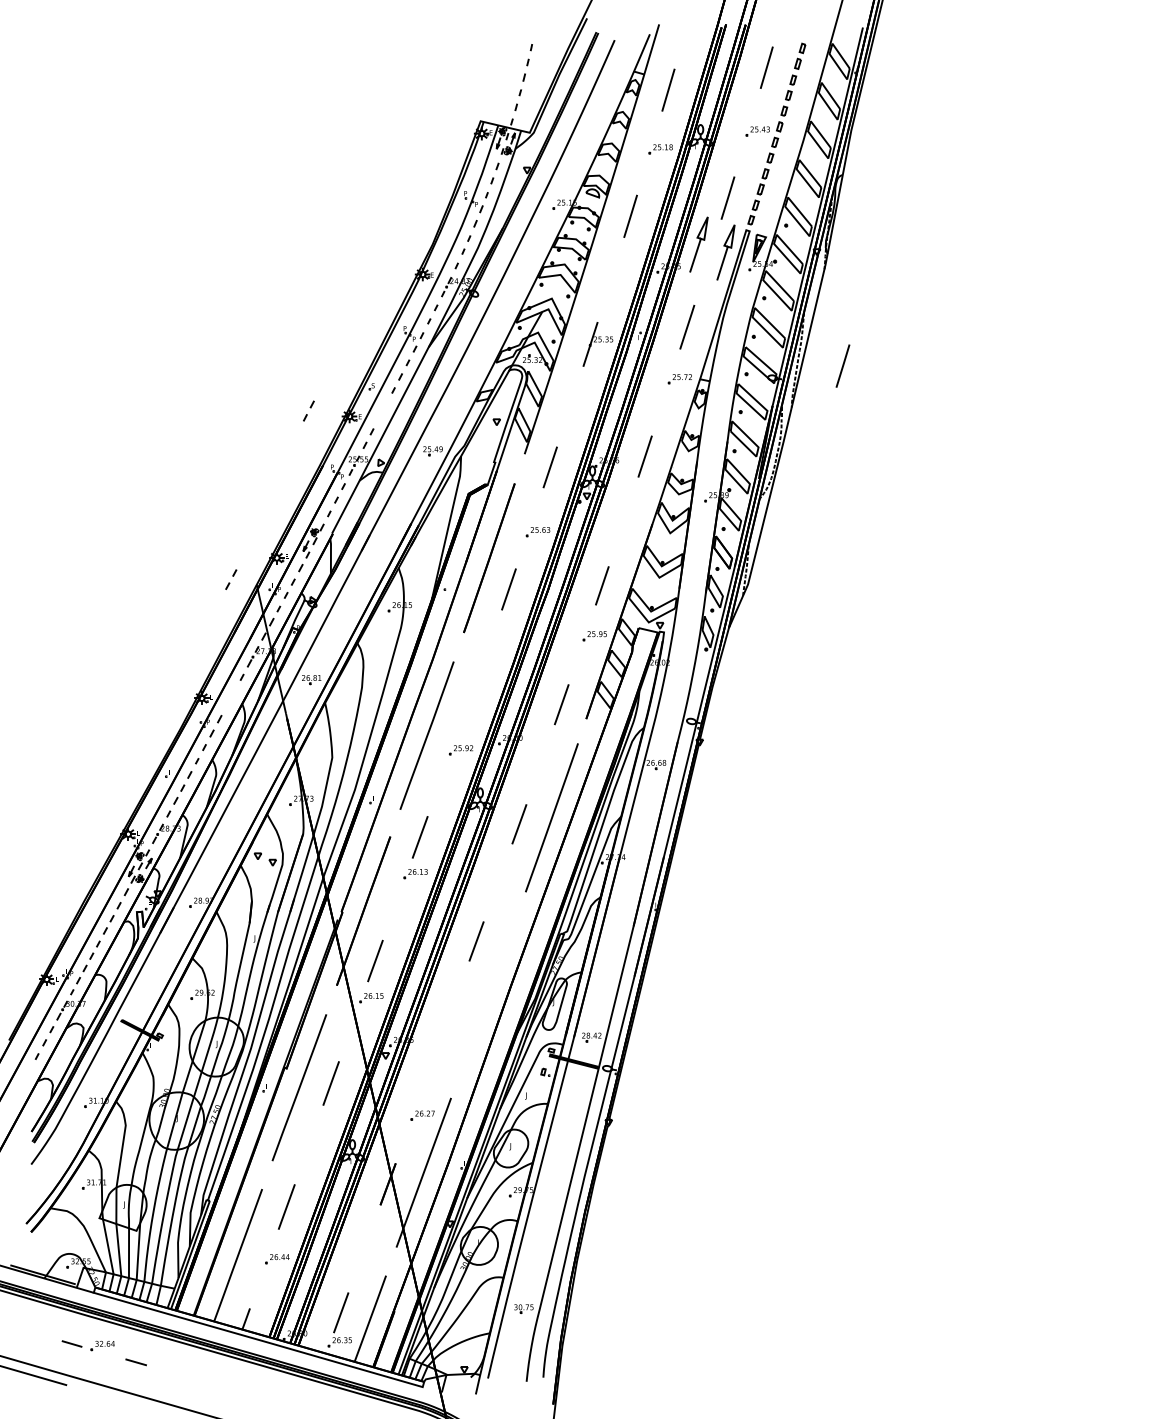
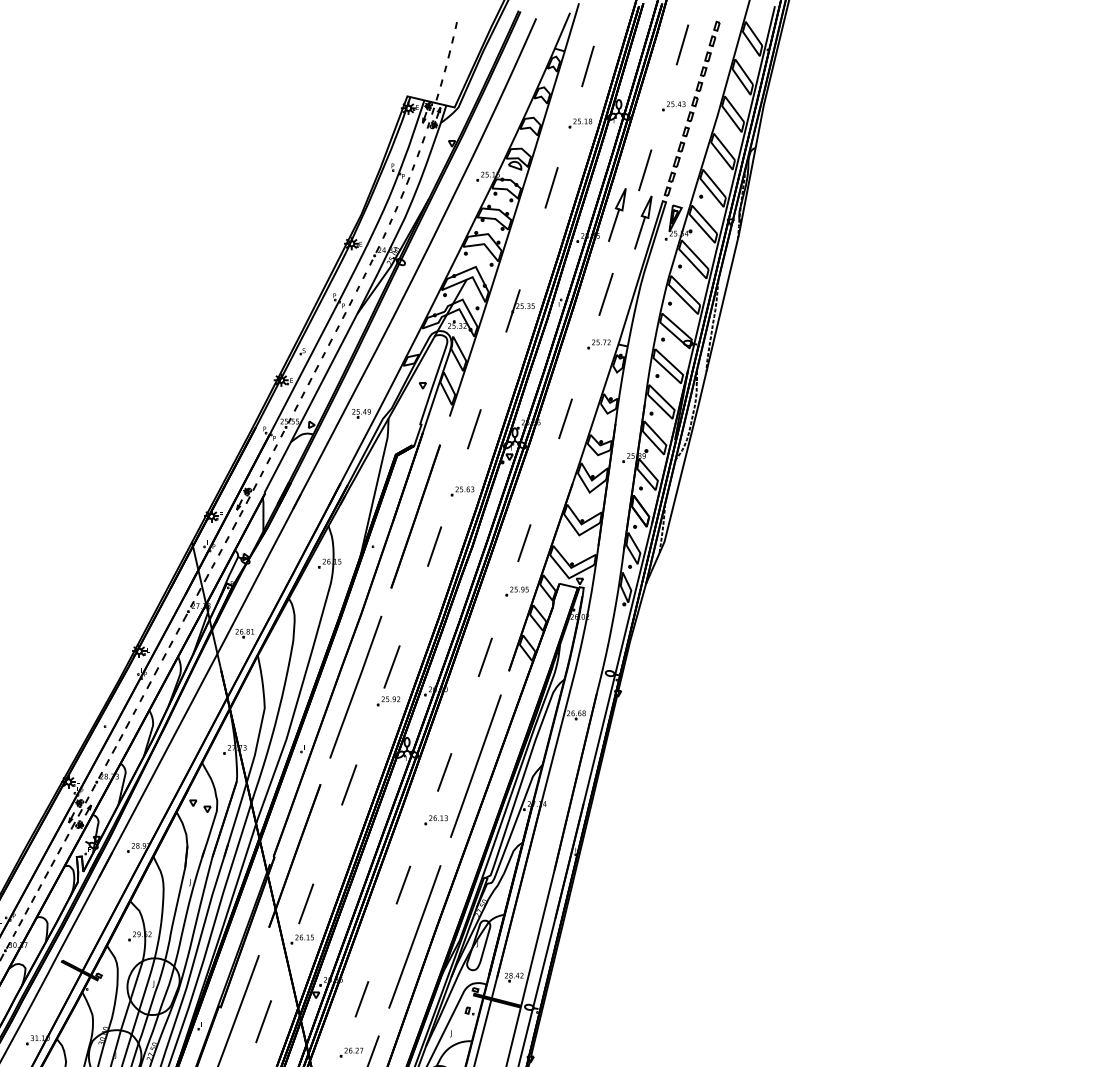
line: (842, 365) -> (755, 331), removed
part: (308, 410) -> (312, 374), moved
part: (231, 579) -> (167, 650), moved
line: (464, 714) -> (391, 666), added
part: (415, 874) -> (436, 820), moved
line: (488, 994) -> (414, 936), added
line: (433, 1060) -> (362, 999), added

